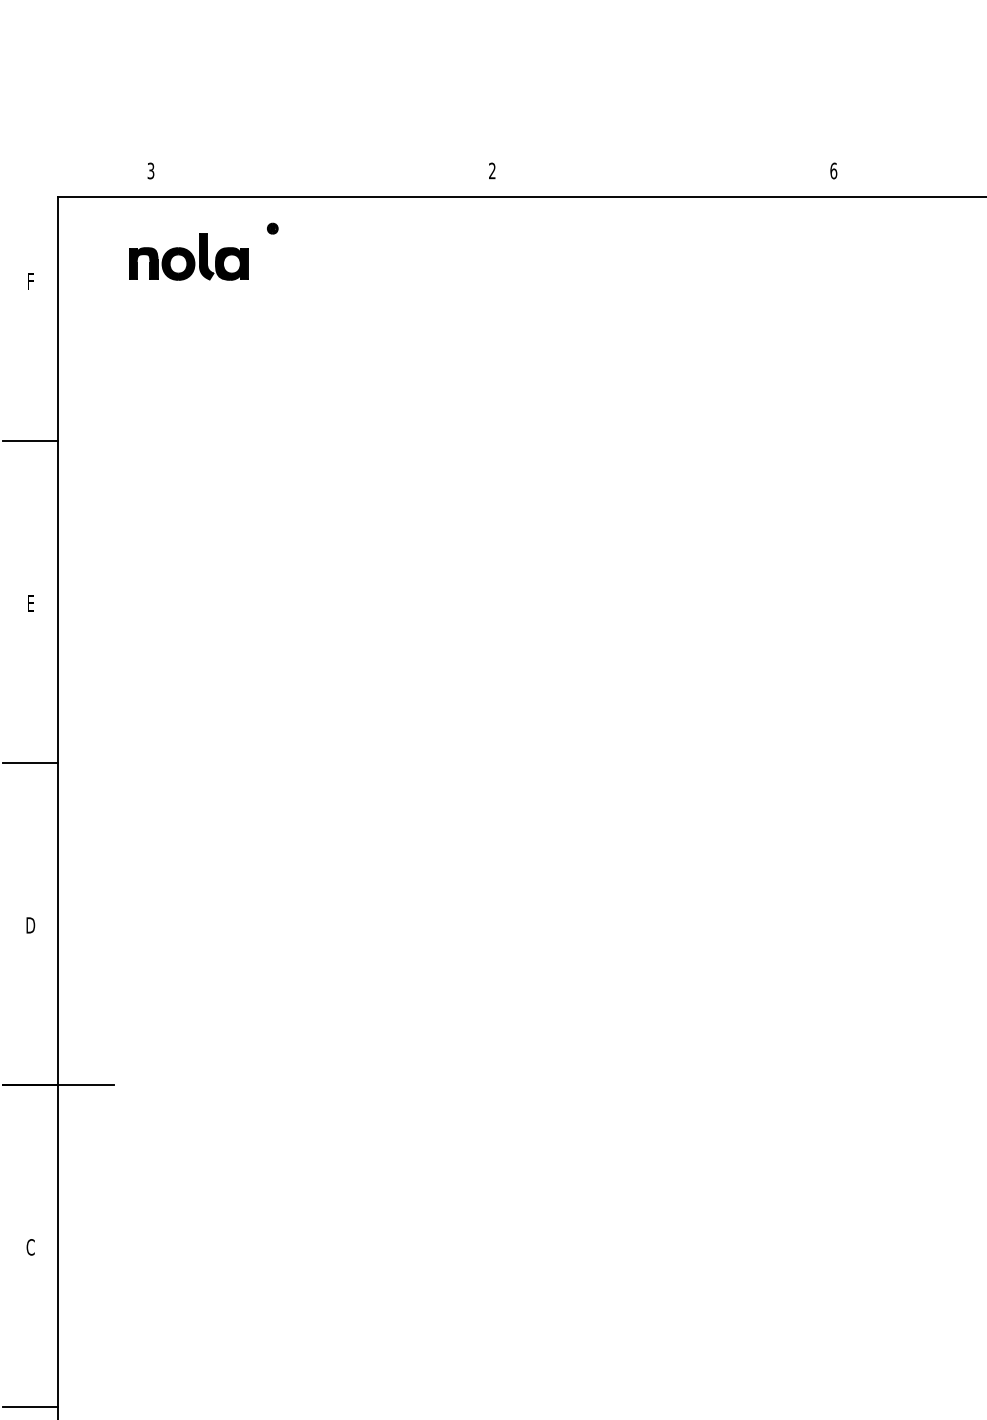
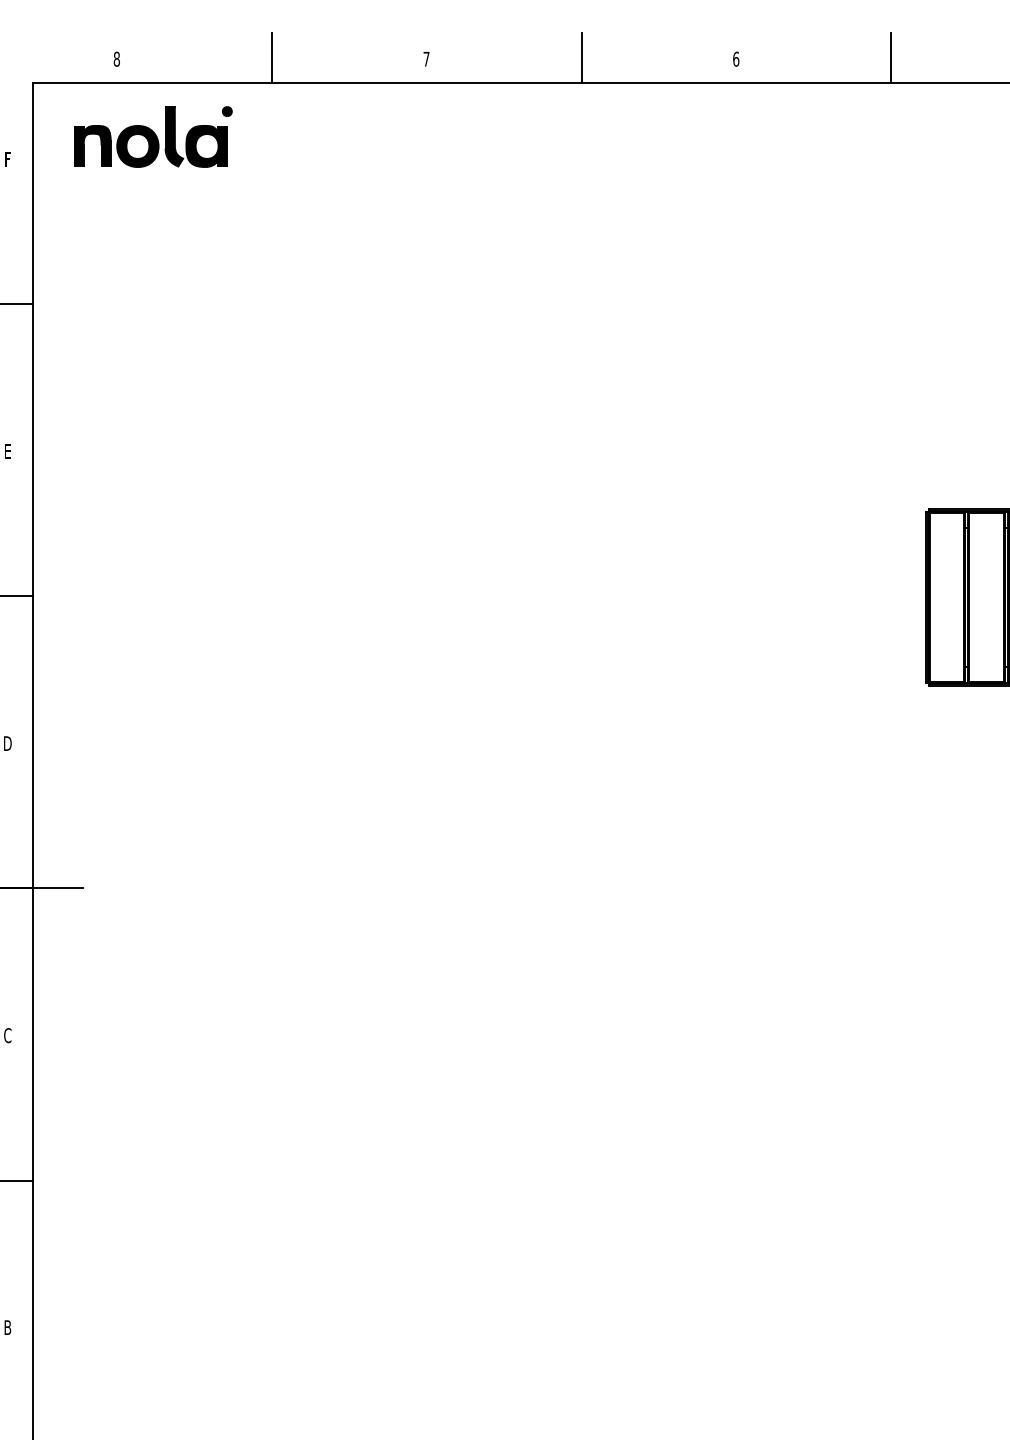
text: (150, 170) -> (116, 58), 3 -> 8
line: (321, 170) -> (271, 58), added
text: (492, 170) -> (426, 58), 2 -> 7
line: (663, 170) -> (581, 58), added
part: (188, 256) -> (150, 136), size x1.43

